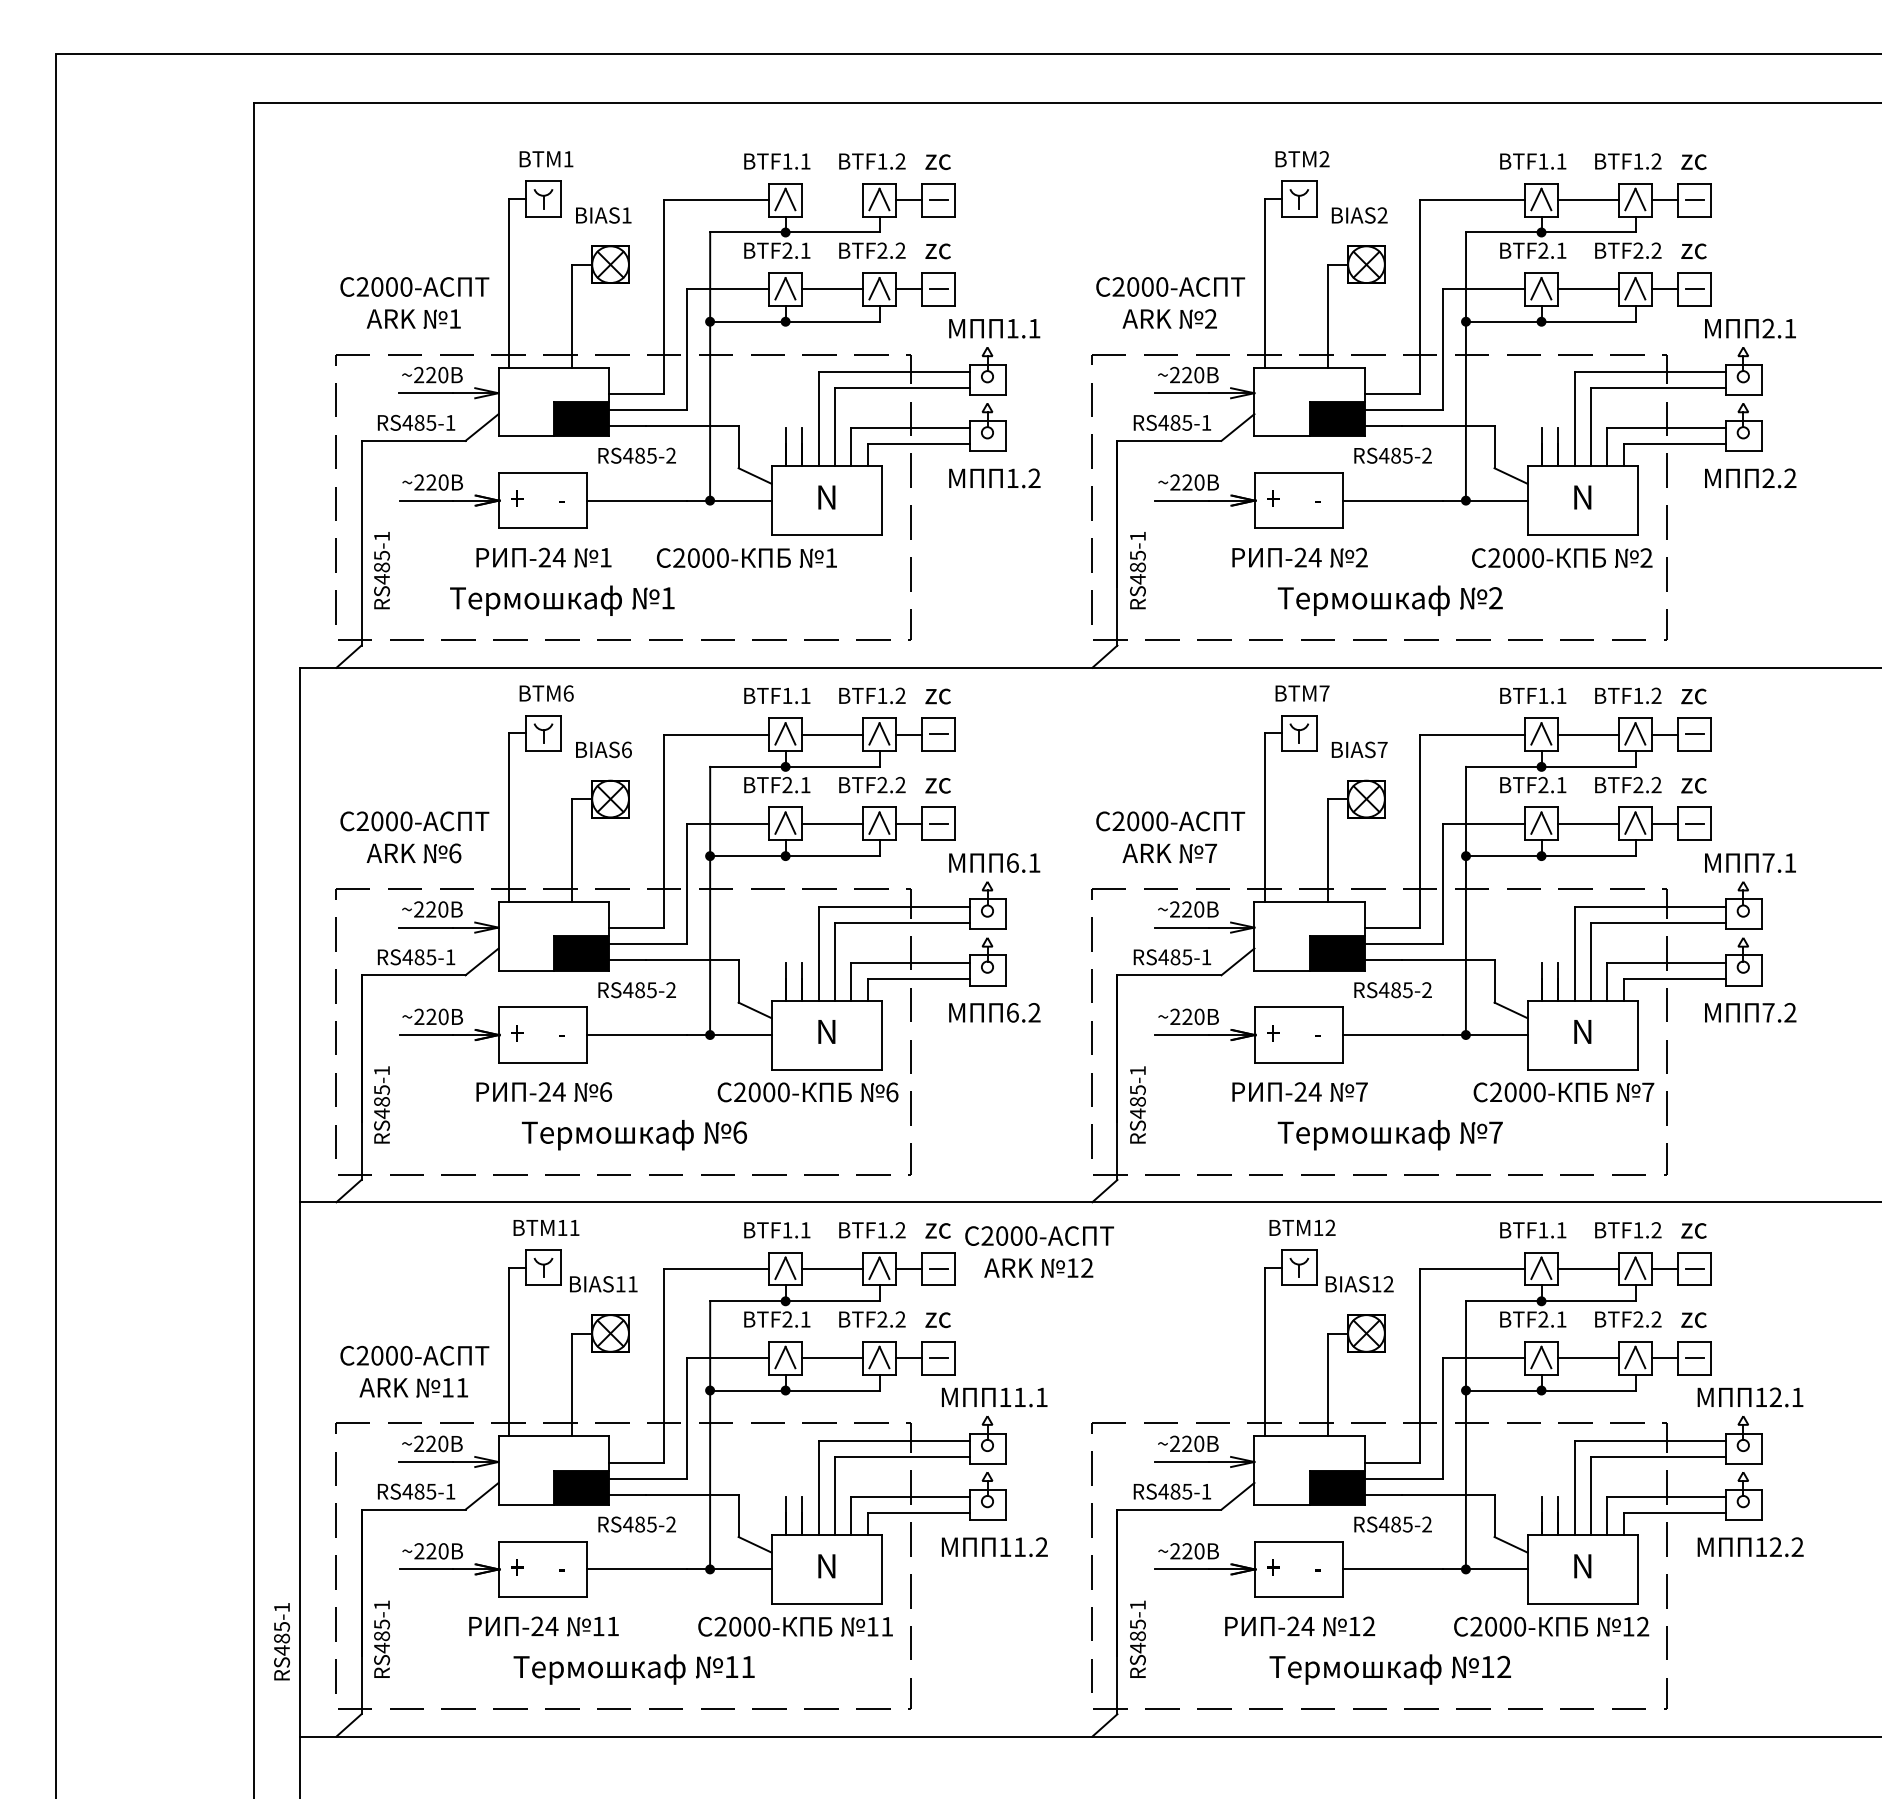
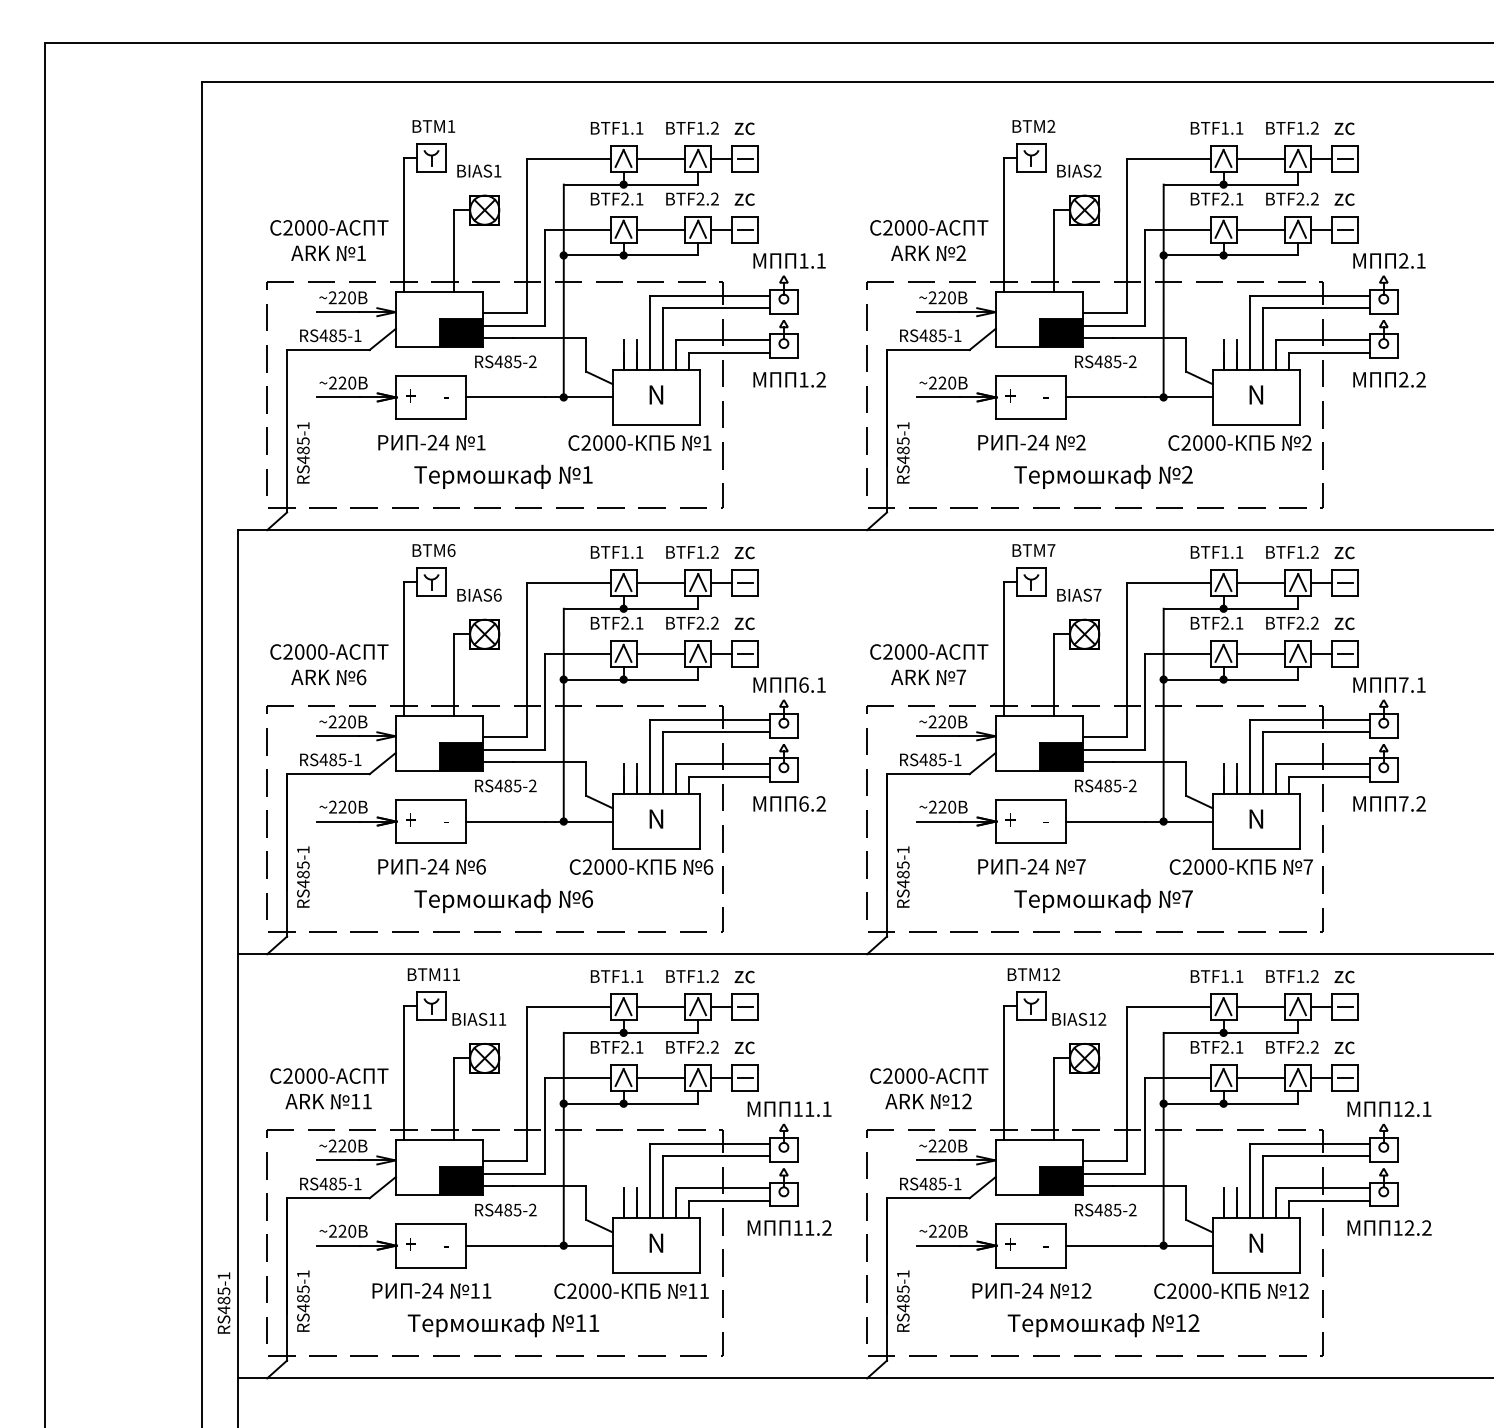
line: (832, 200) -> (660, 159), added
text: (746, 557) -> (639, 442), moved
text: (562, 600) -> (503, 476), moved
text: (1039, 1251) -> (929, 1088), moved

